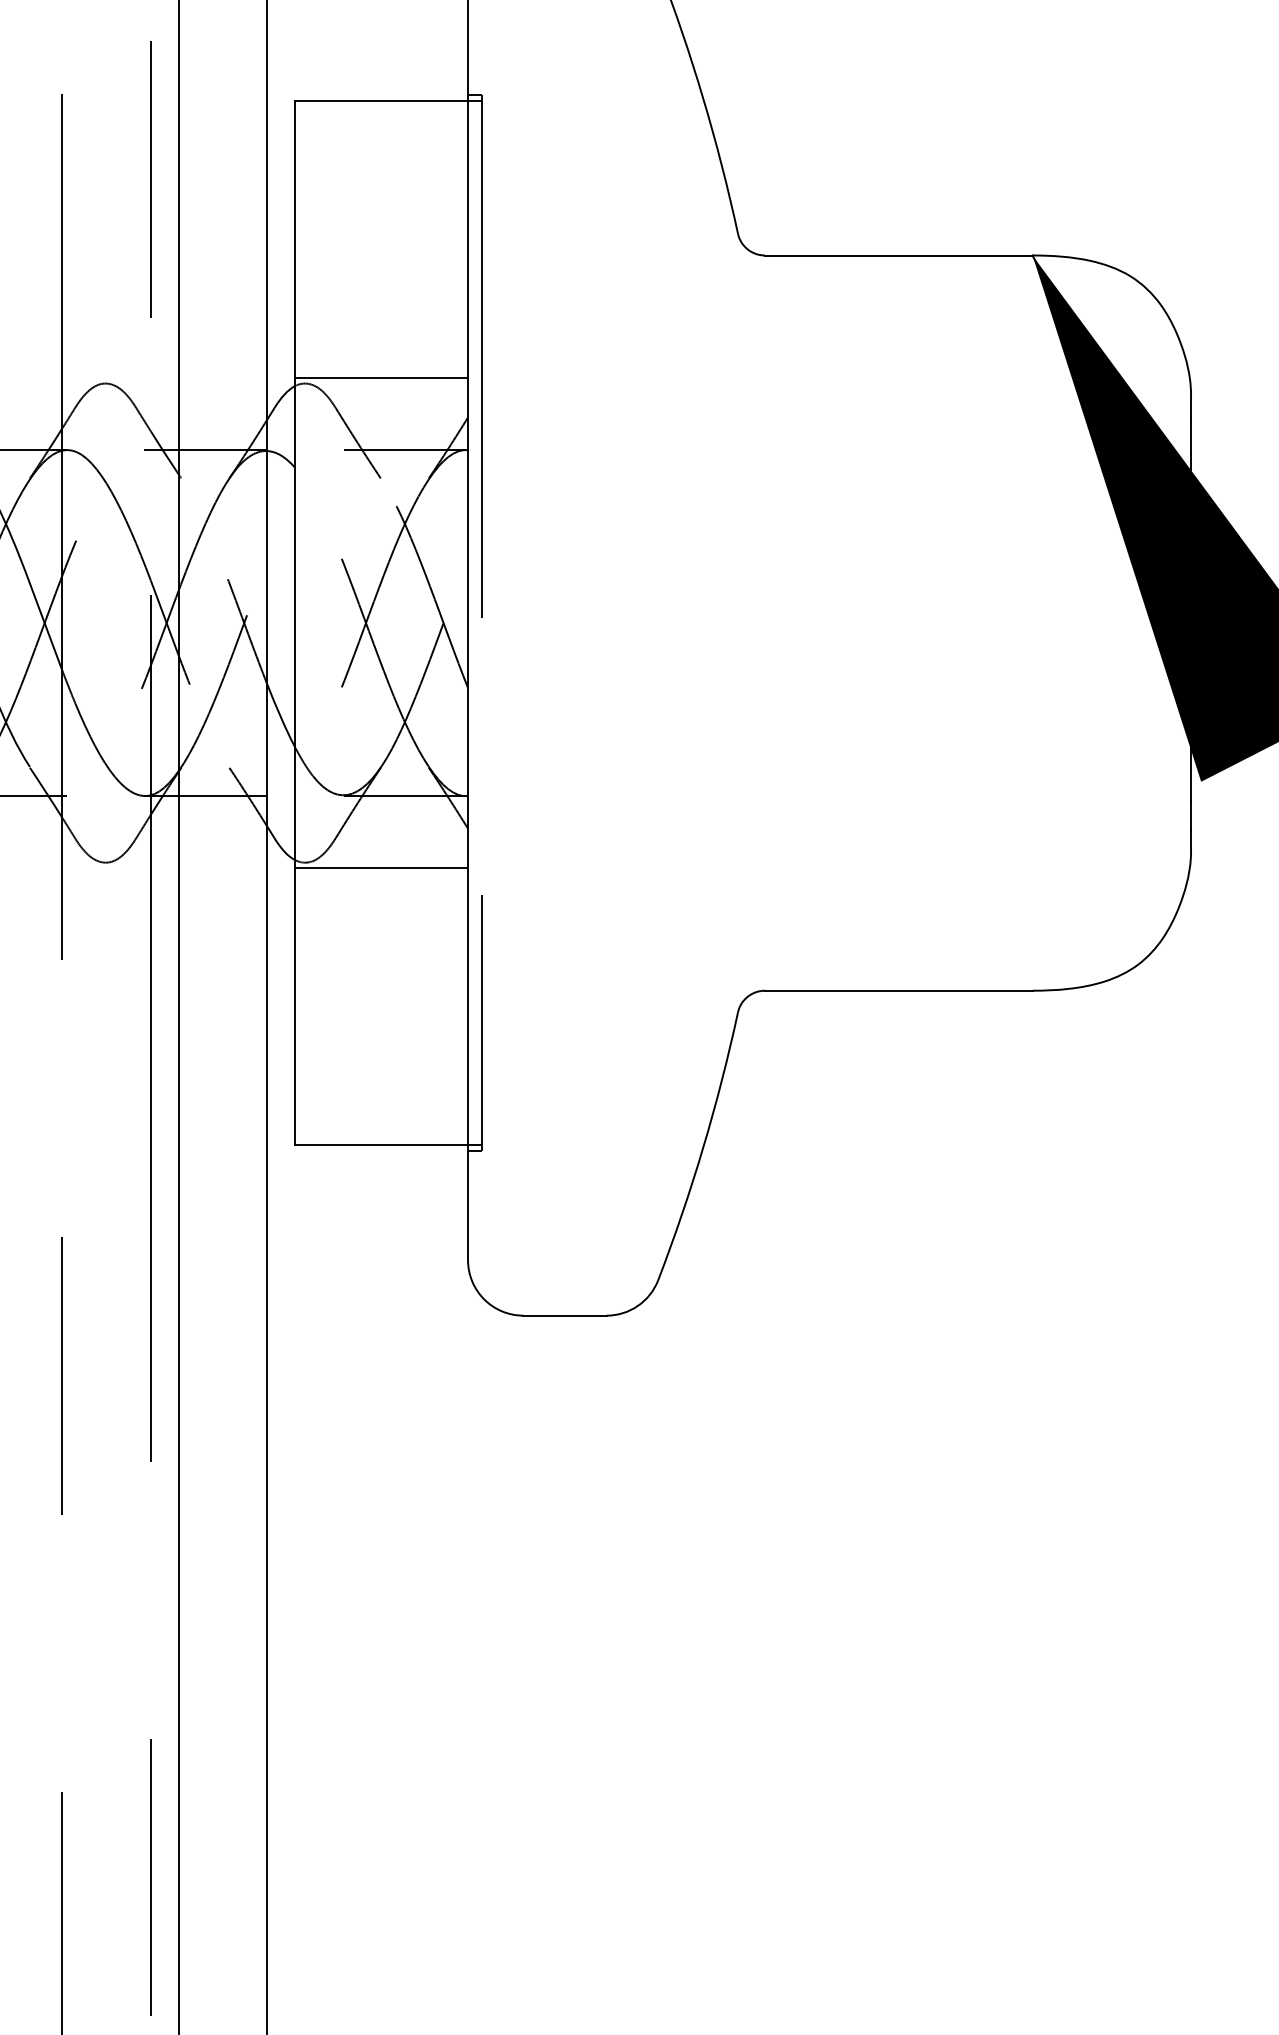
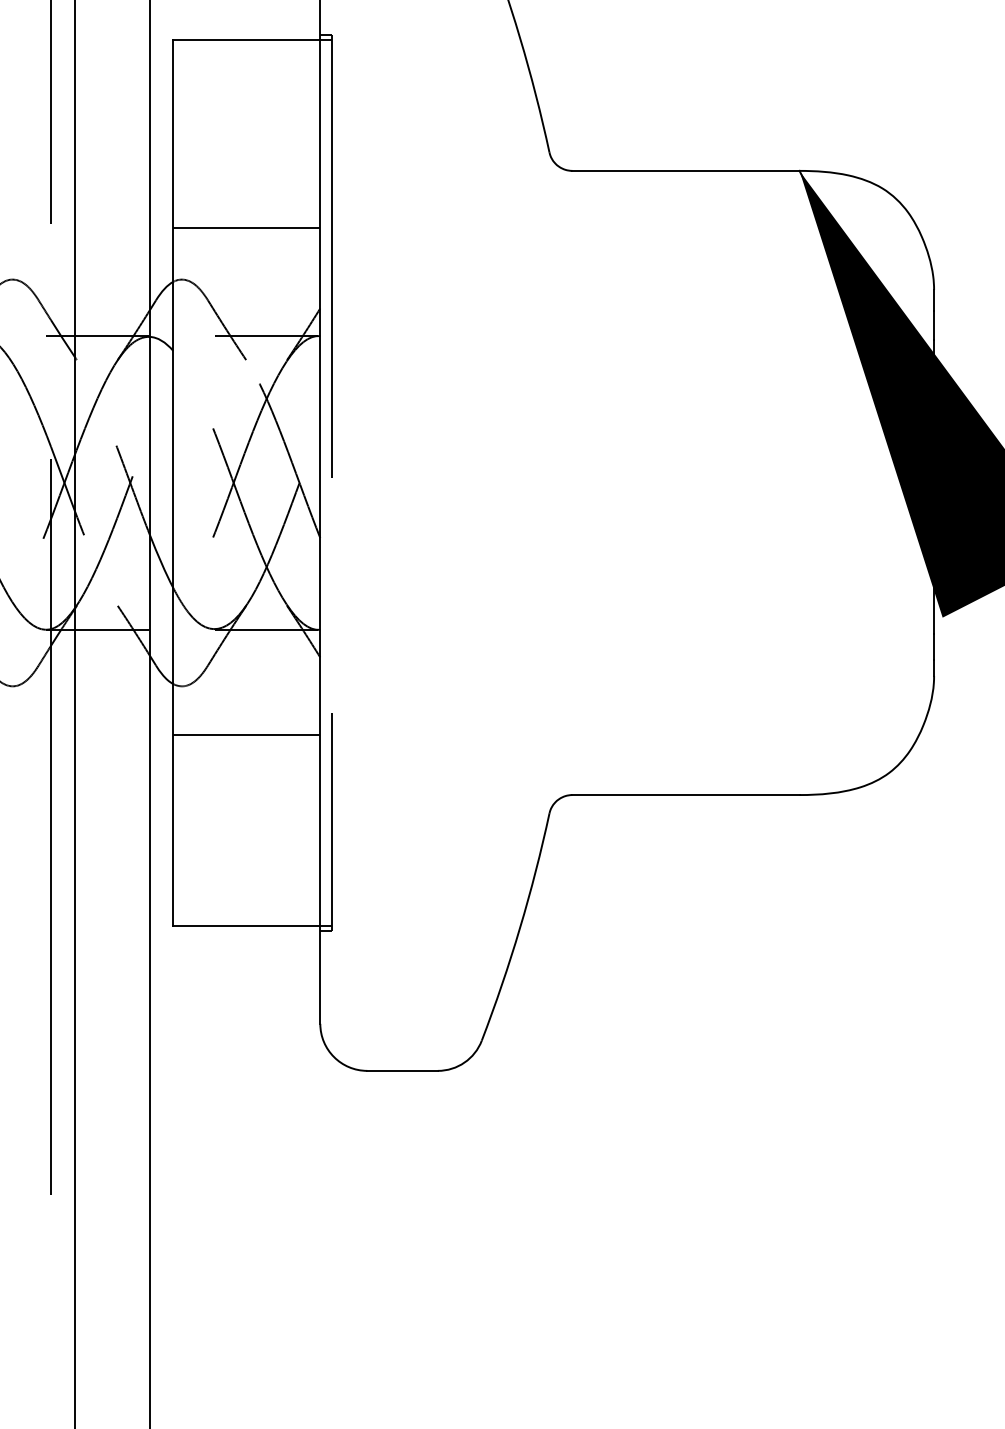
line: (381, 377) -> (246, 227), moved
line: (381, 868) -> (246, 735), moved

